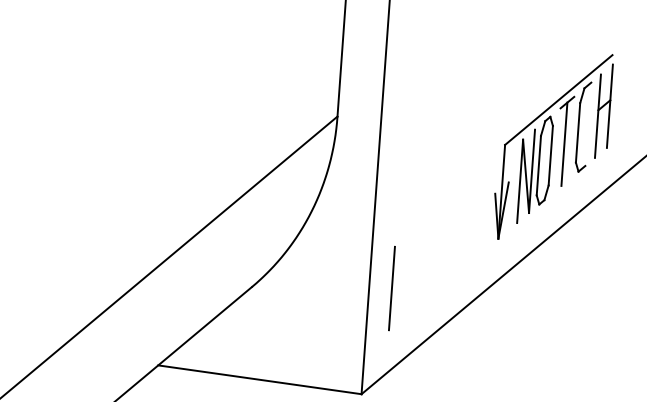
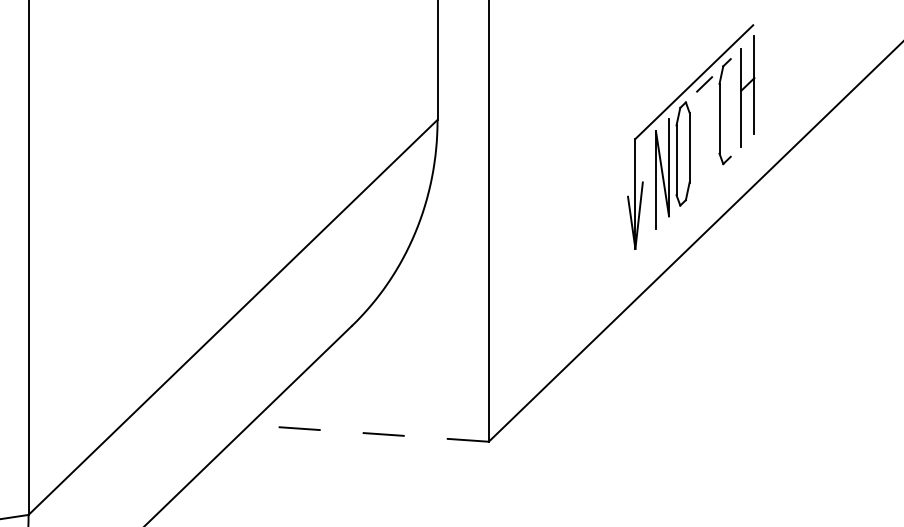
line: (564, 144) -> (704, 133), removed
line: (391, 288) -> (514, 315), removed
line: (259, 379) -> (368, 433), solid -> dashed

